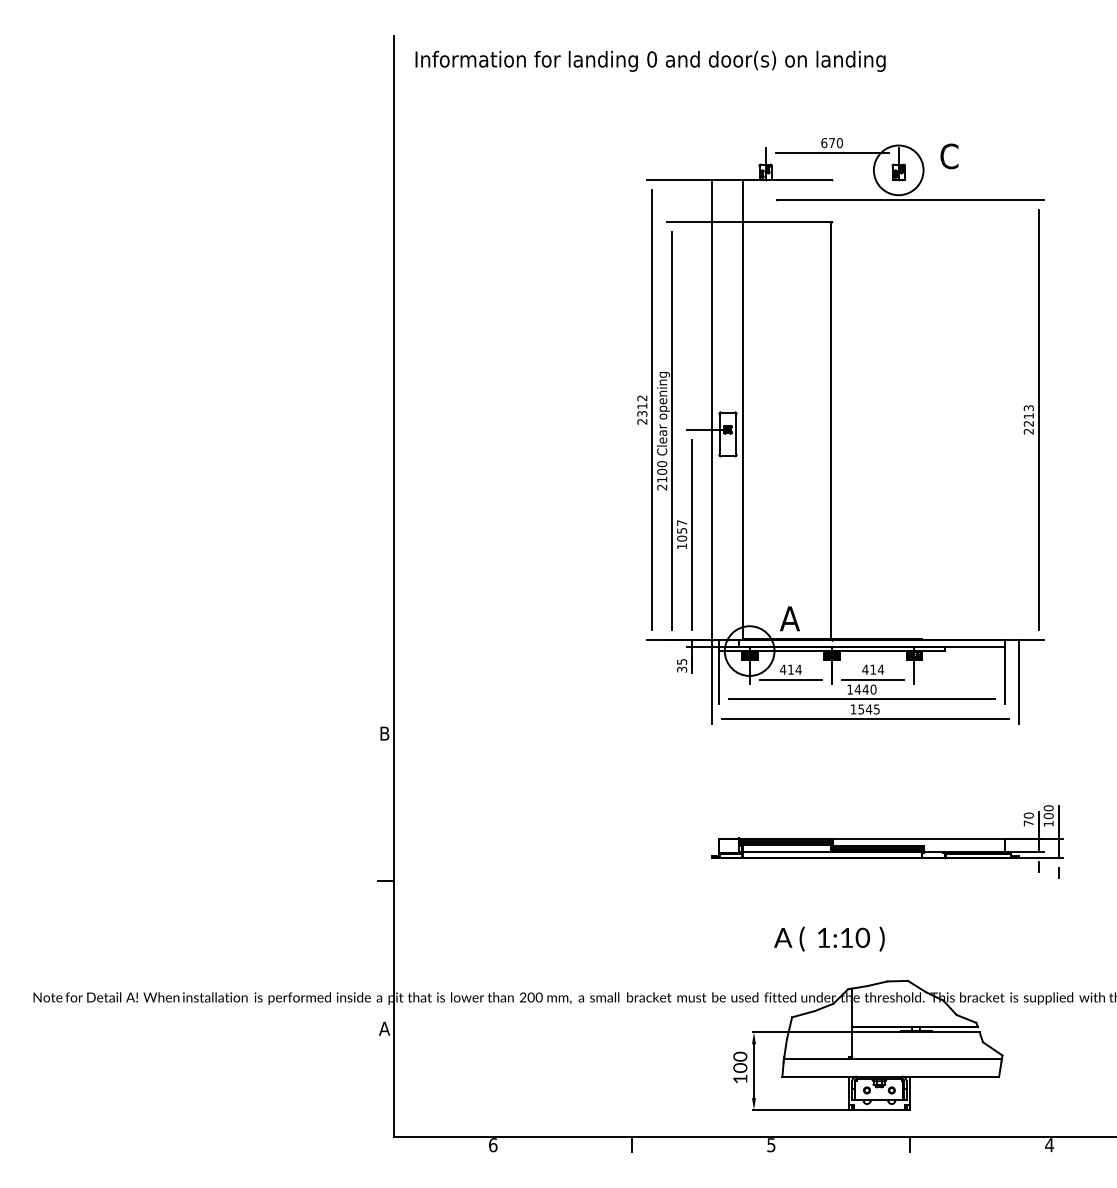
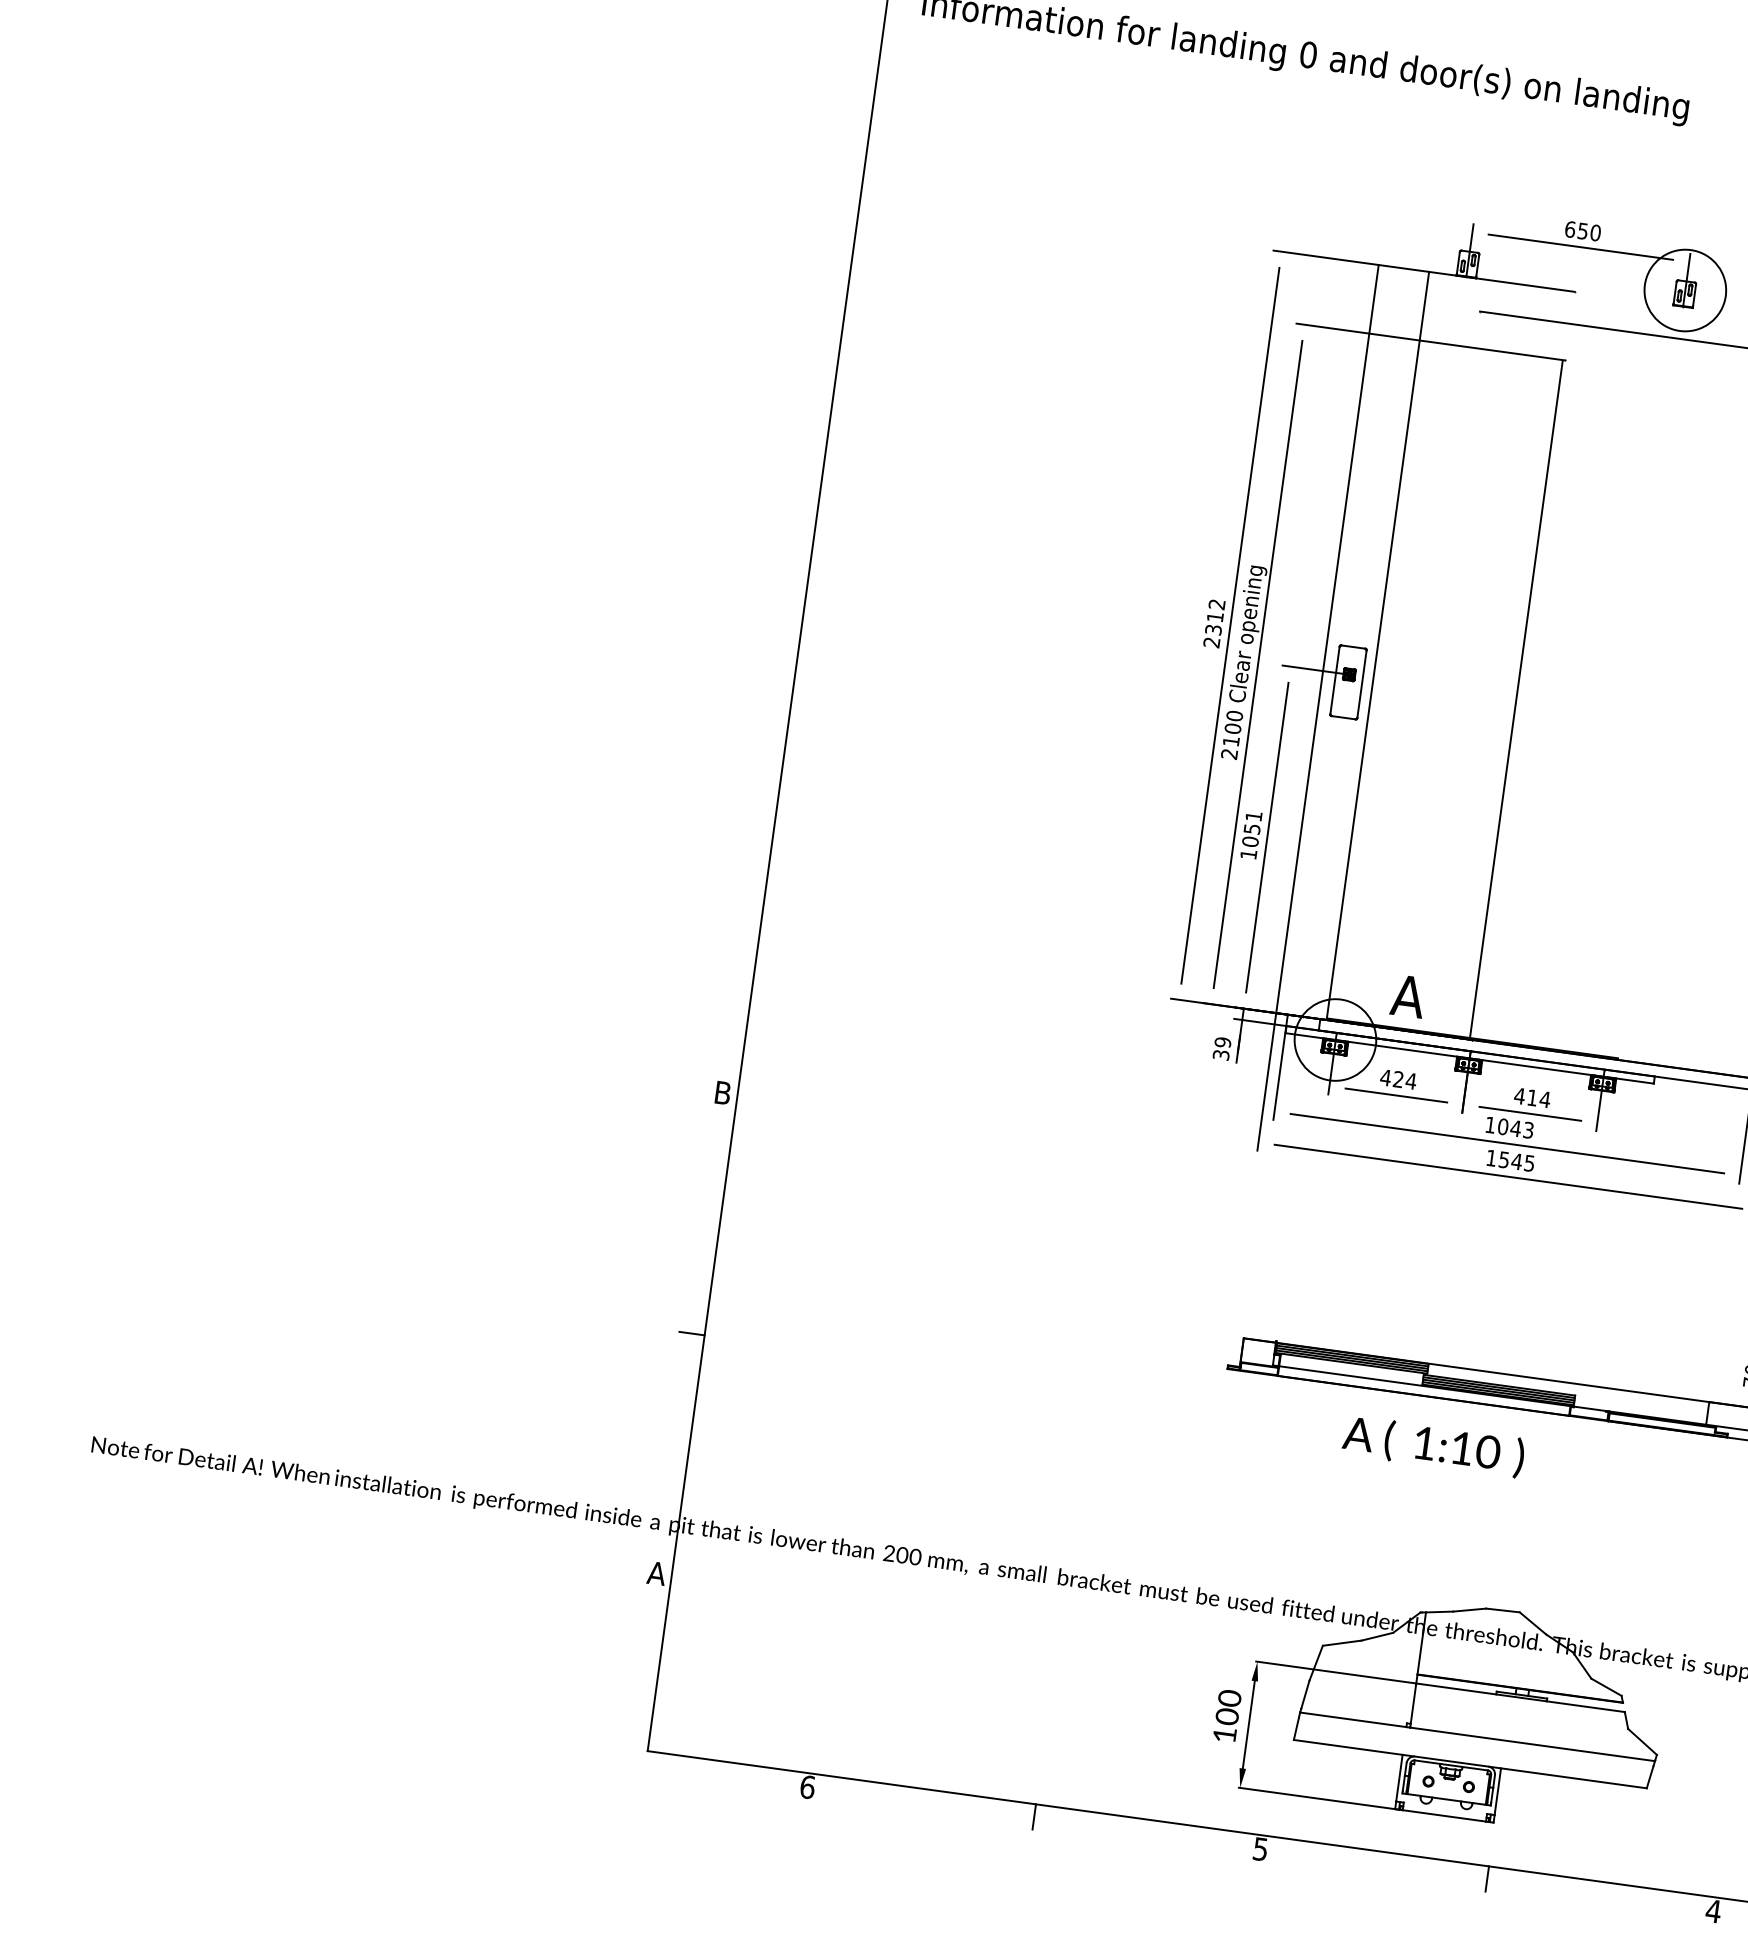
text: (831, 143) -> (1581, 231), 670 -> 650
text: (681, 522) -> (1253, 815), 1057 -> 1051
text: (681, 661) -> (1222, 1041), 35 -> 39
text: (790, 669) -> (1397, 1079), 414 -> 424
text: (865, 689) -> (1515, 1128), 1440 -> 1043
text: (829, 938) -> (1433, 1445), moved

